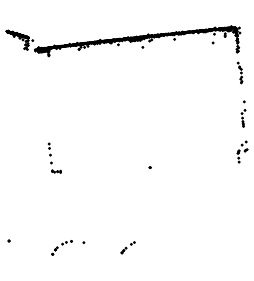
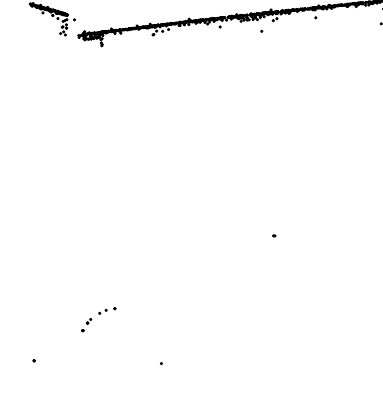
part: (54, 157) -> (111, 218), removed
part: (61, 247) -> (97, 319), moved
part: (127, 247) -> (235, 371), removed

